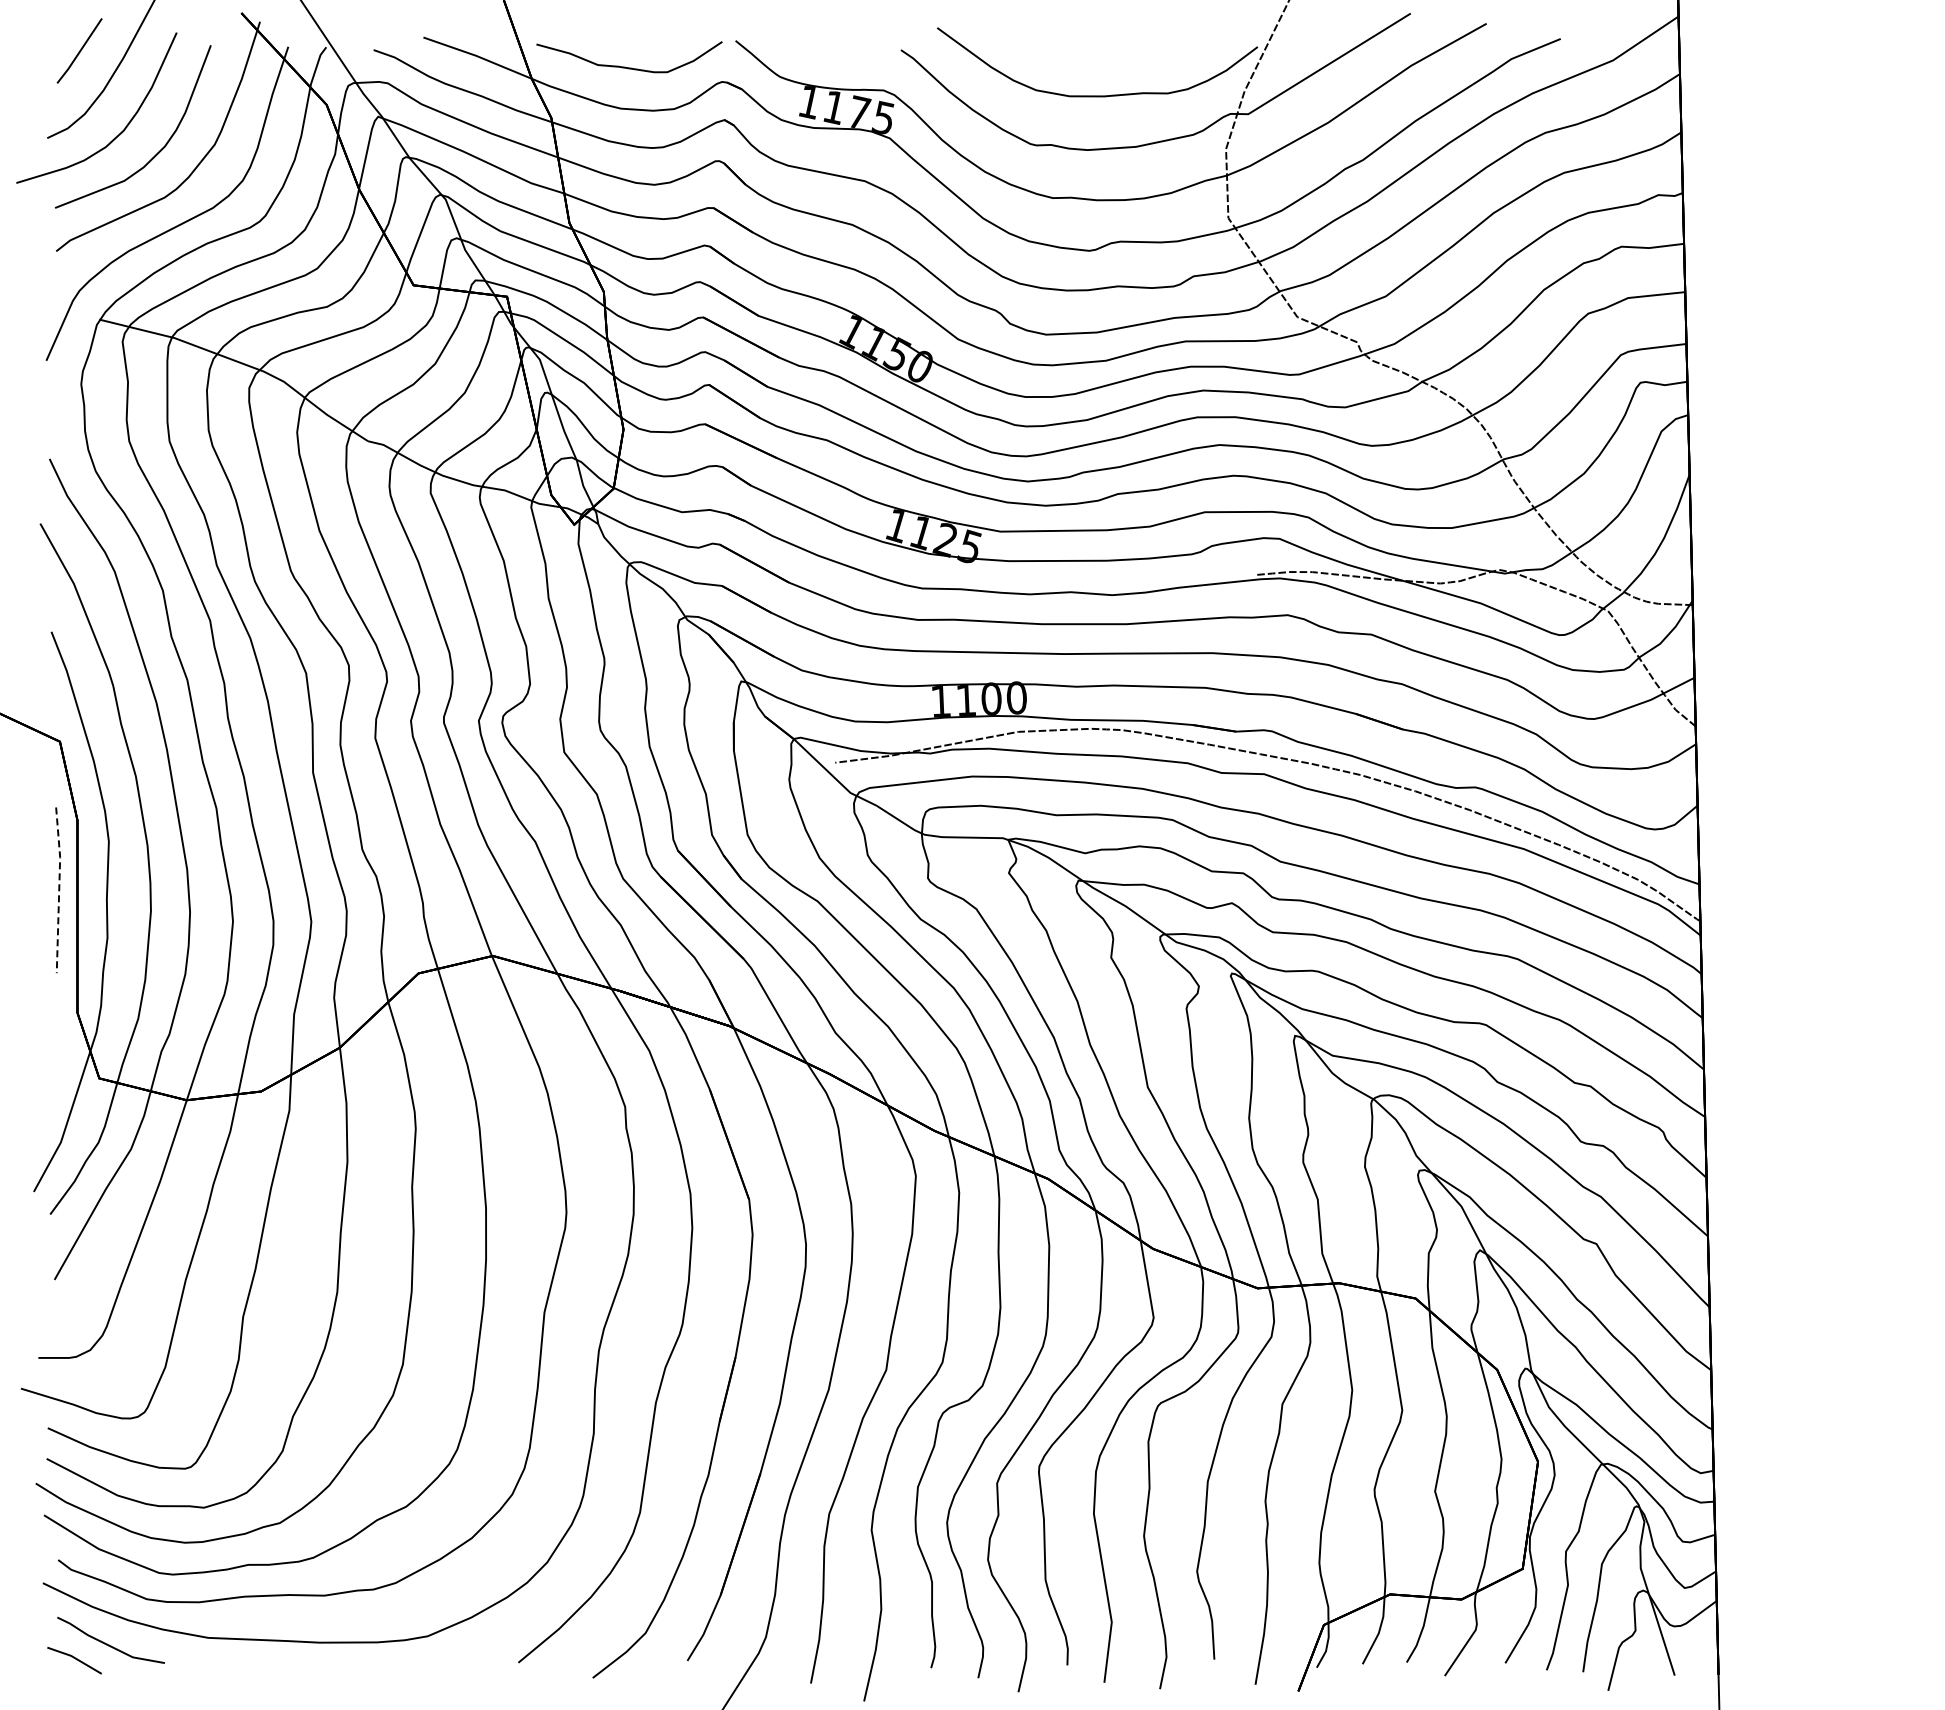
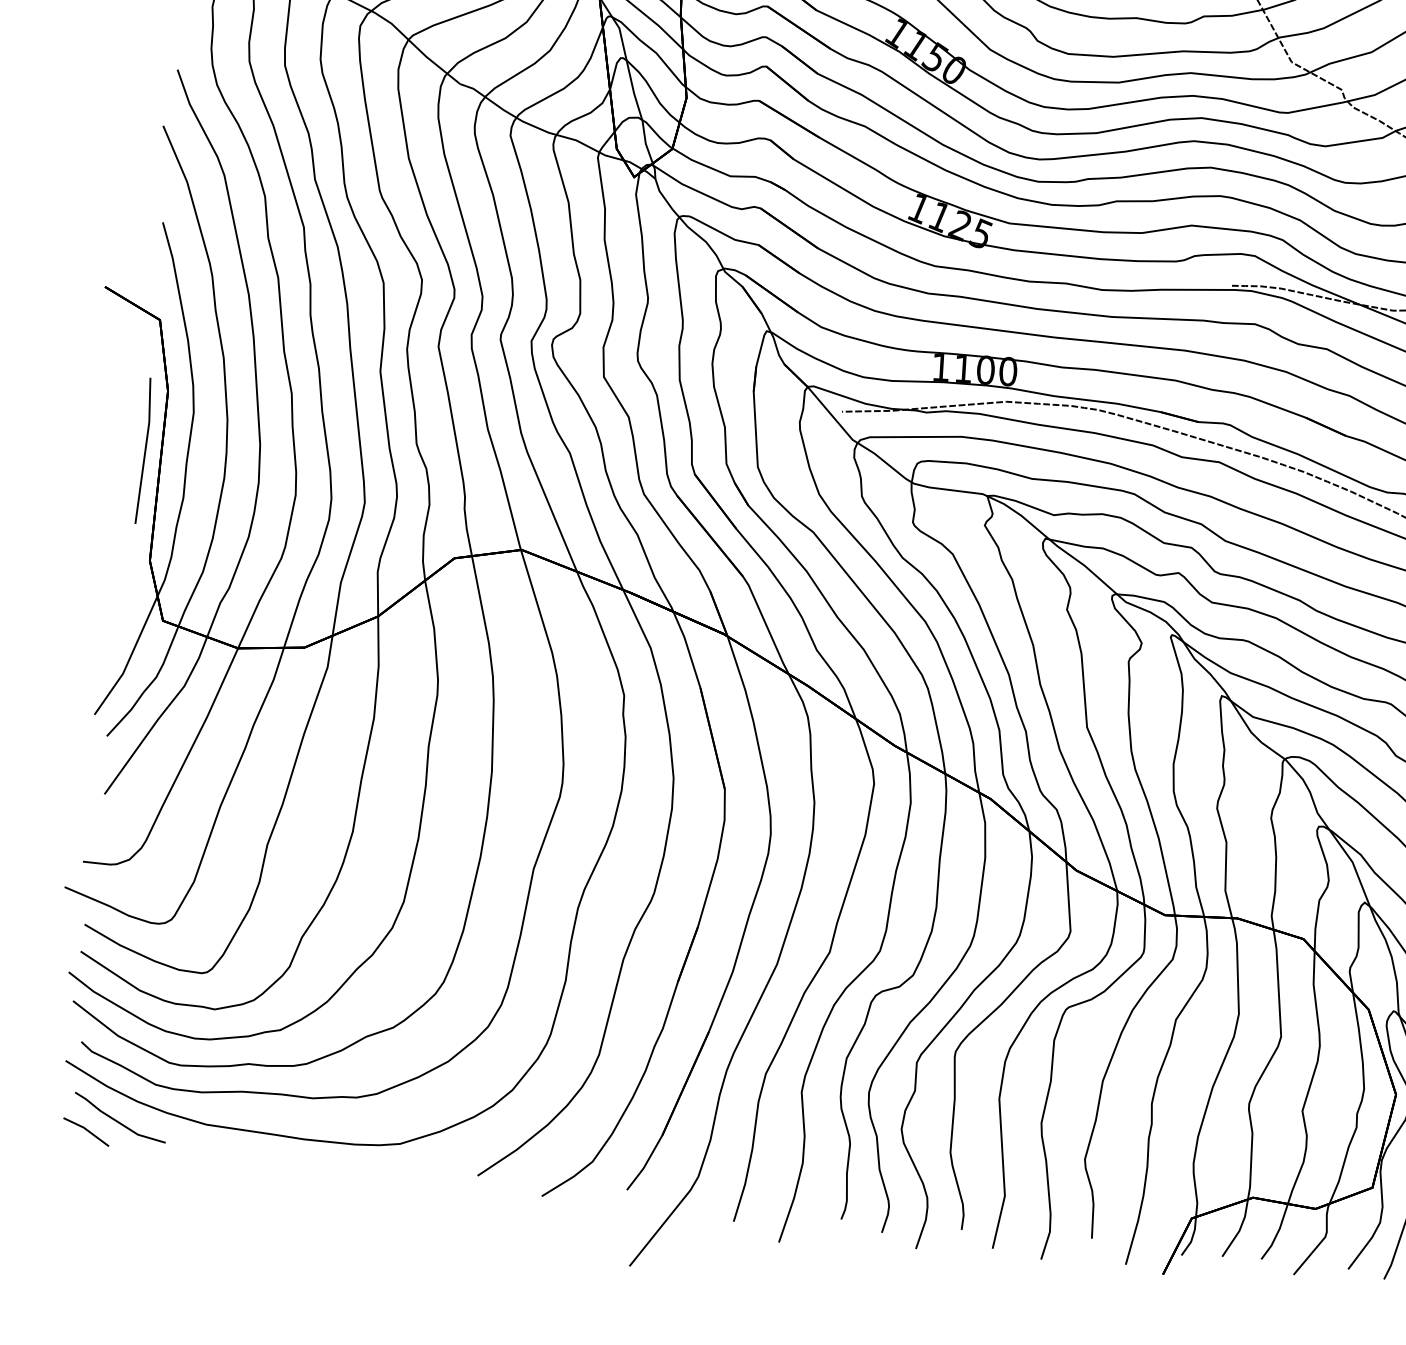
line: (59, 889) -> (145, 450), dashed -> solid

